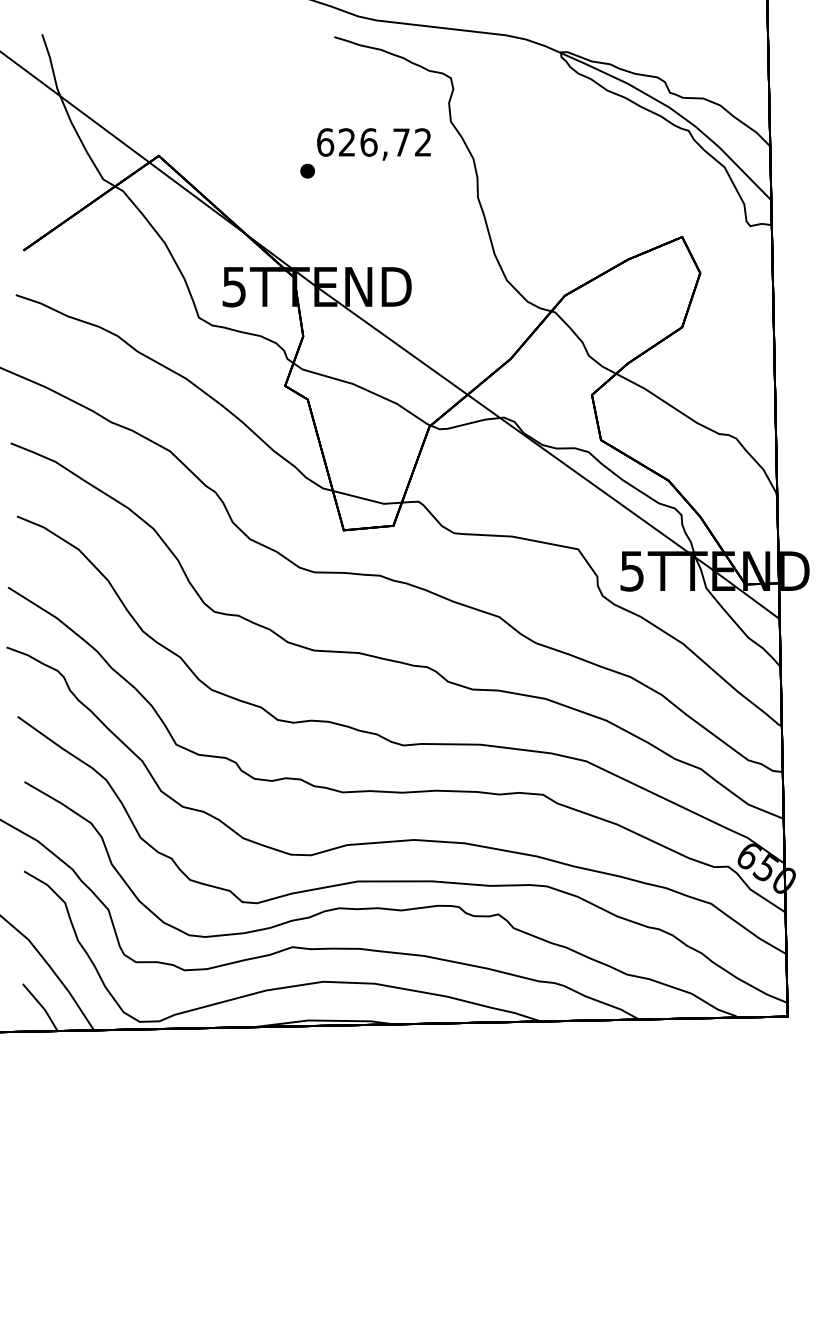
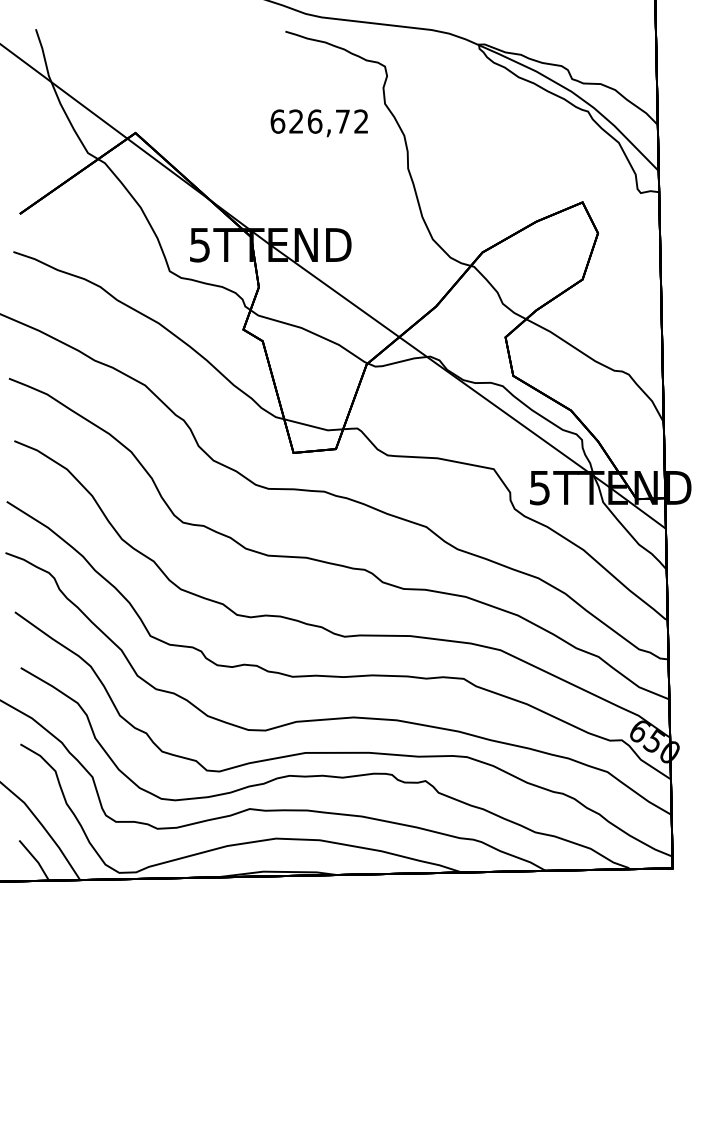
part: (307, 170) -> (262, 145), removed

